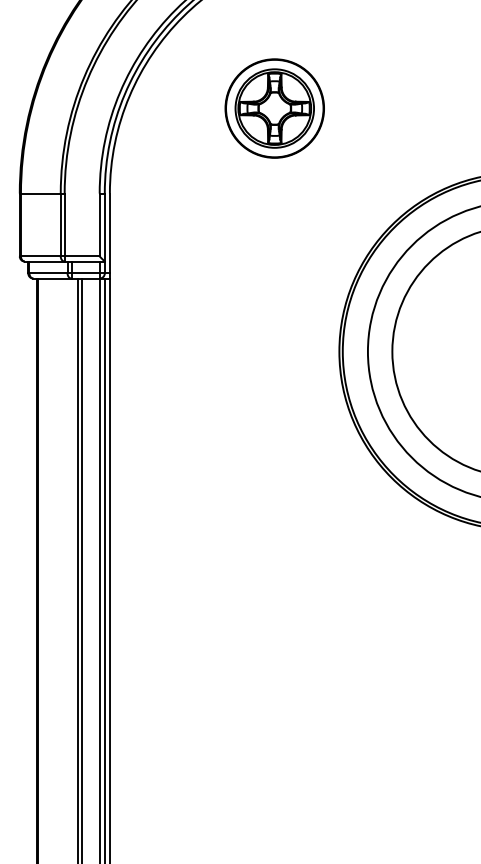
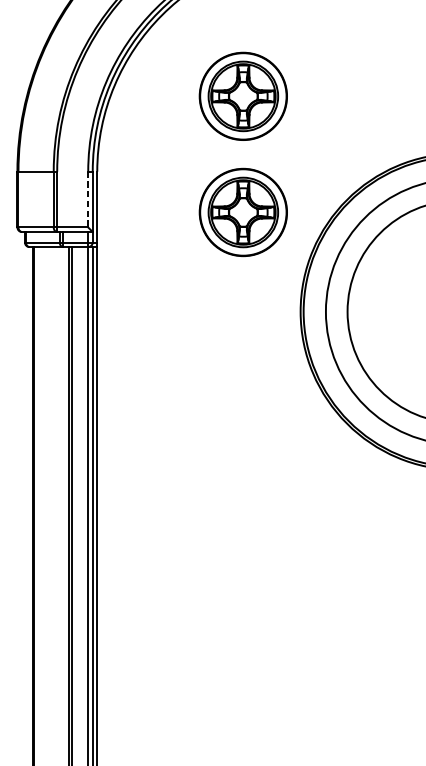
line: (99, 225) -> (88, 200), solid -> dashed
part: (274, 239) -> (243, 212), added

